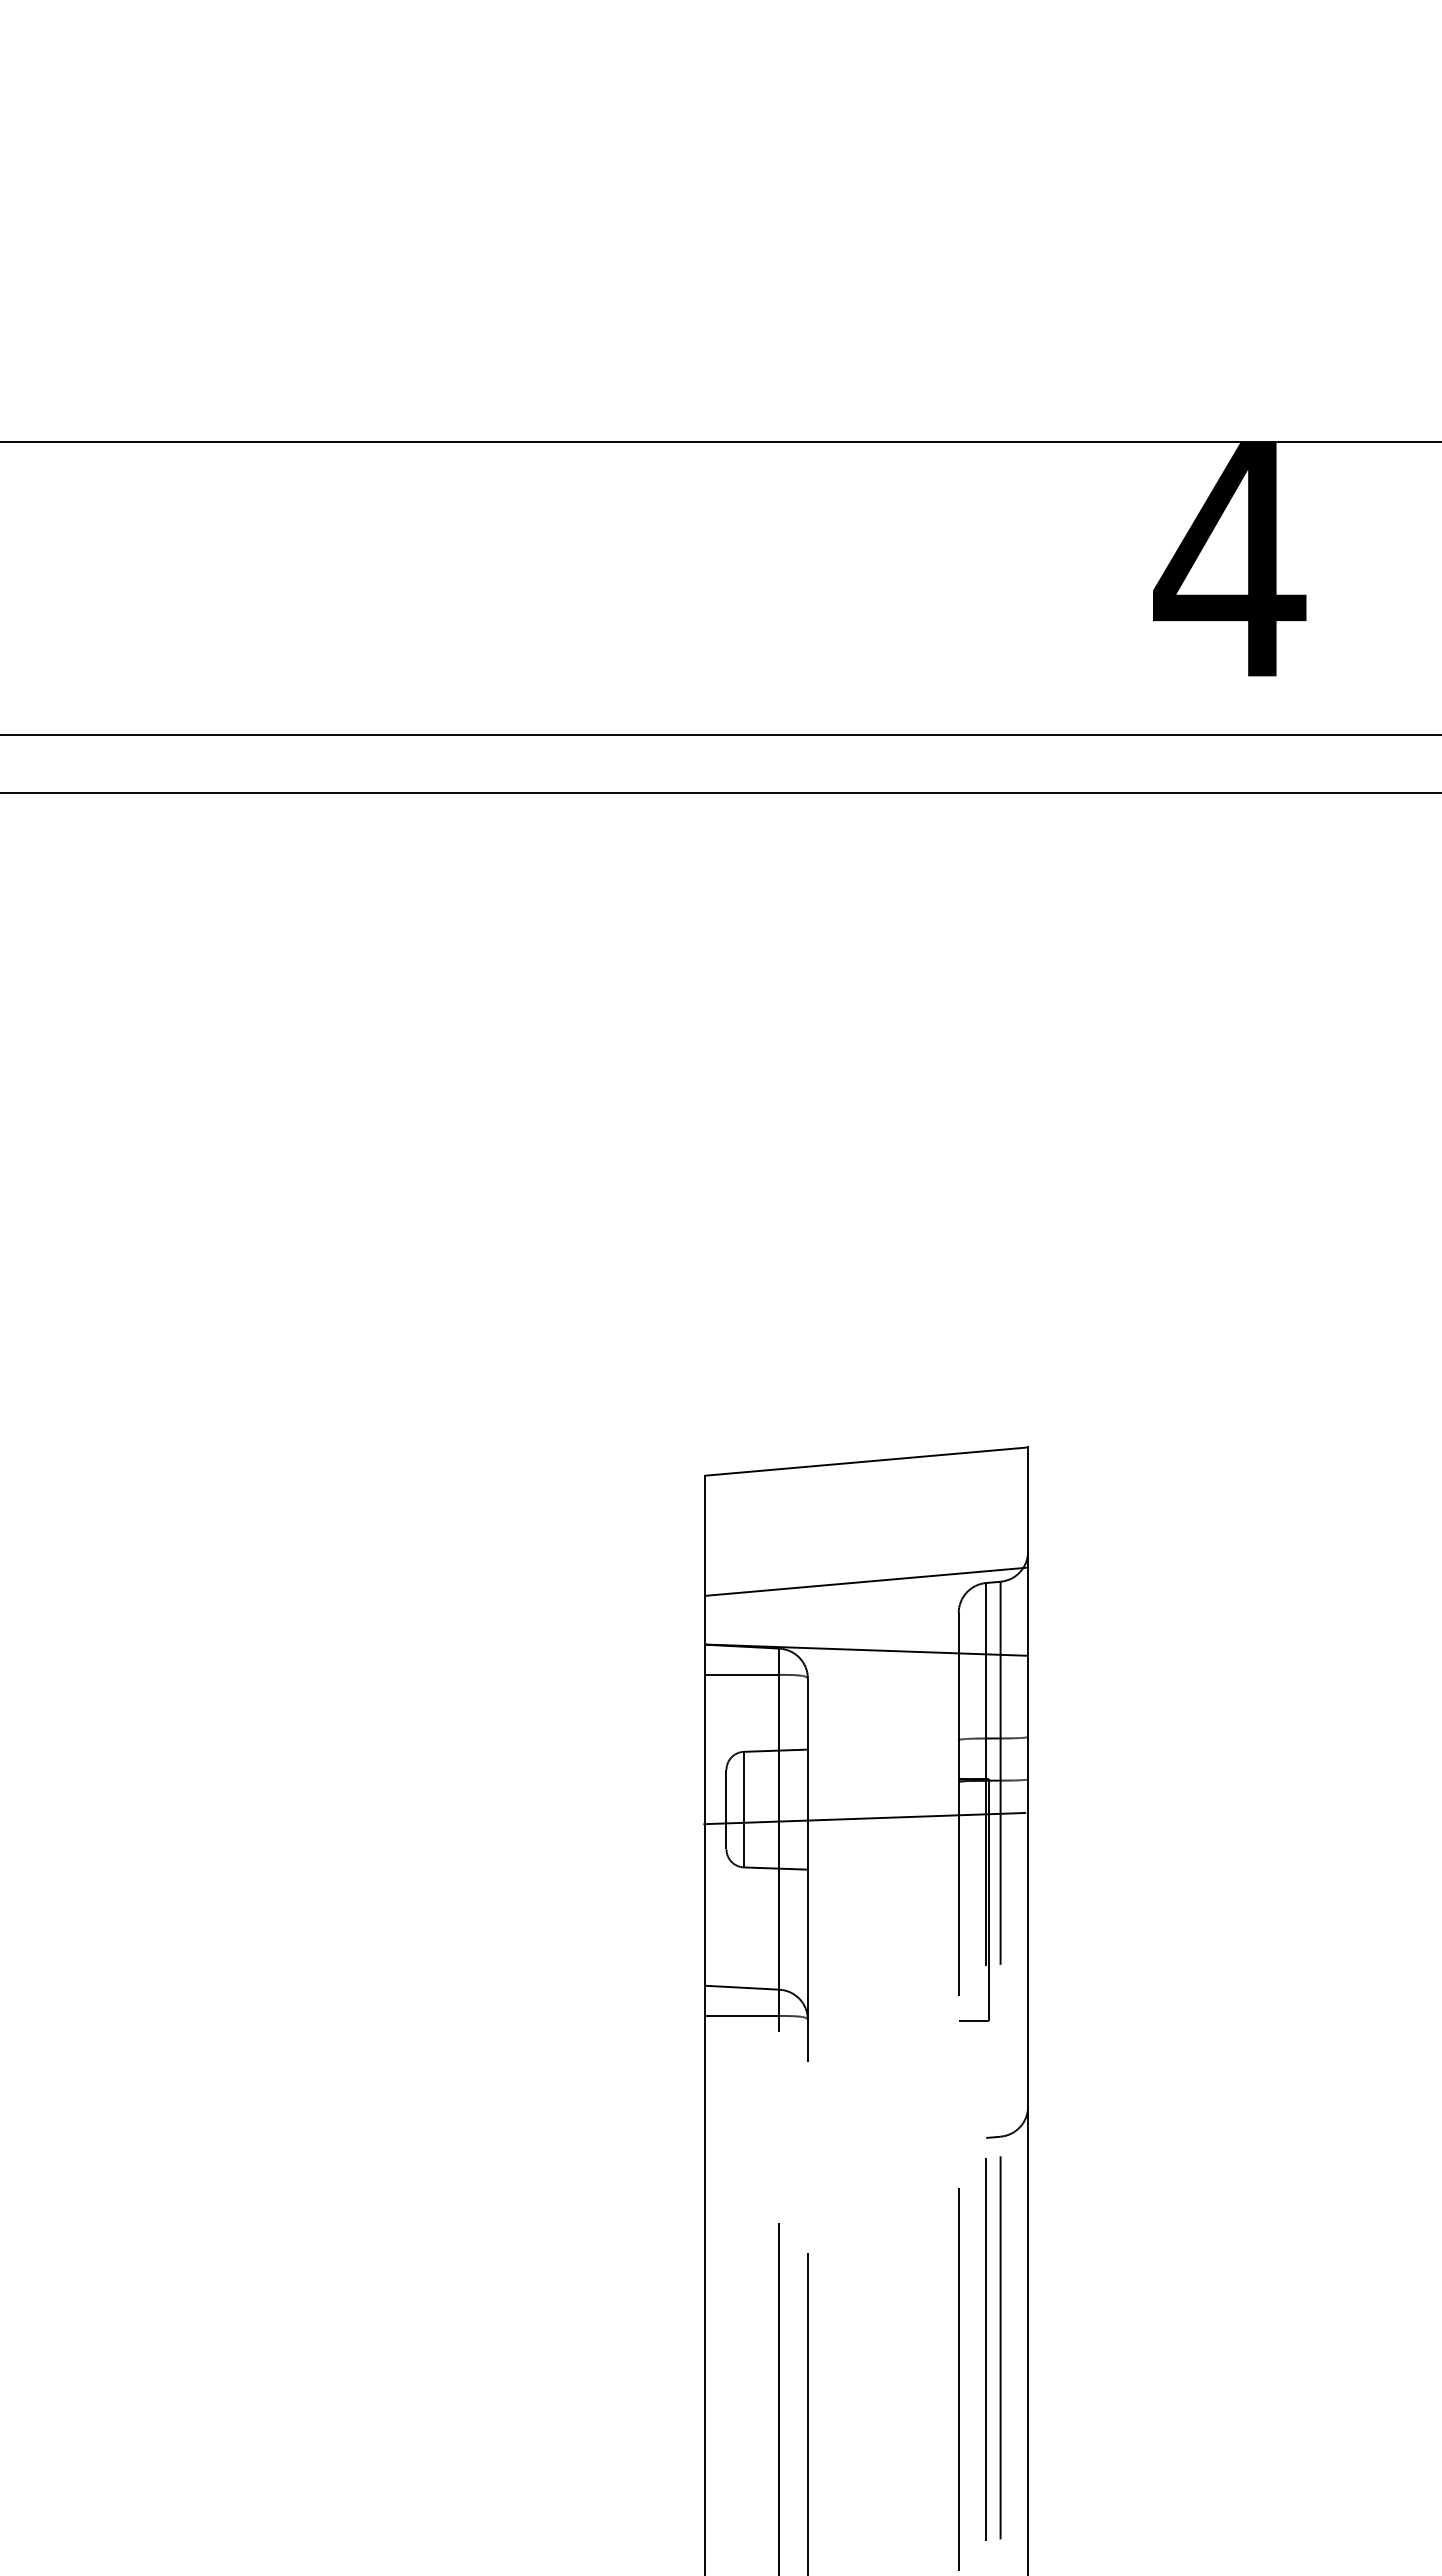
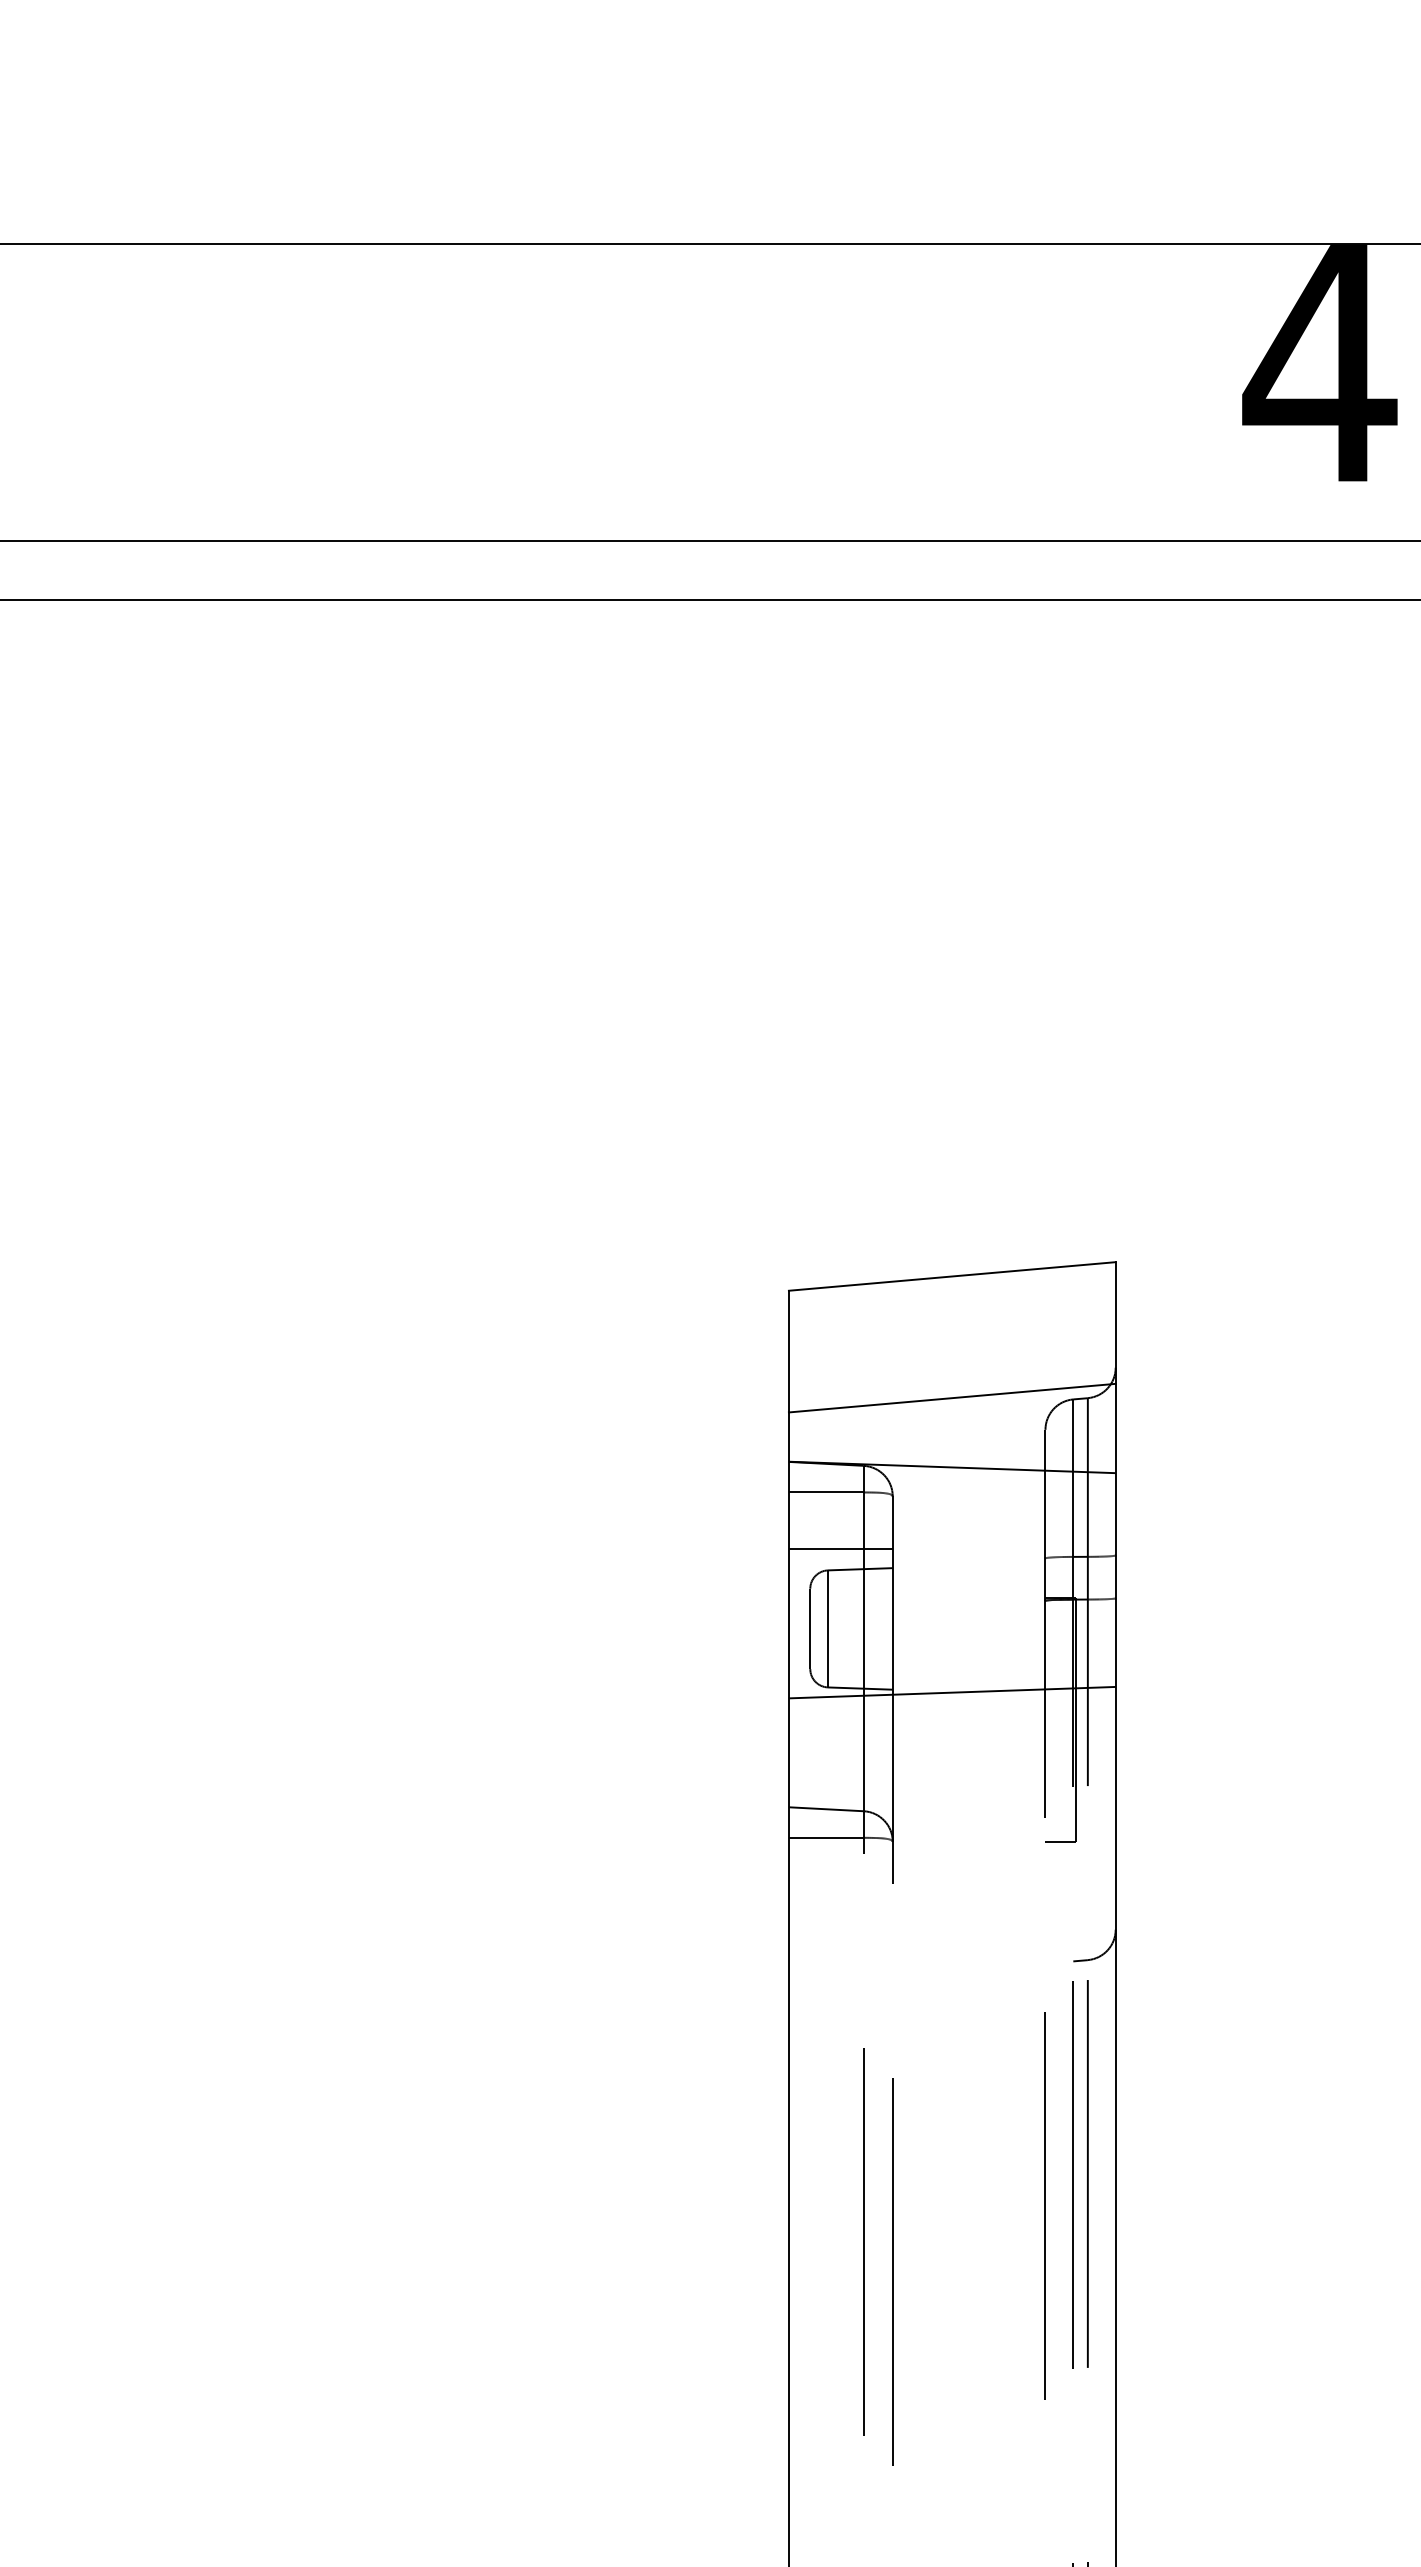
line: (756, 1730) -> (840, 1548), added
line: (864, 1818) -> (952, 1692), moved

